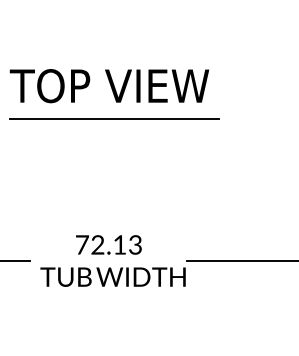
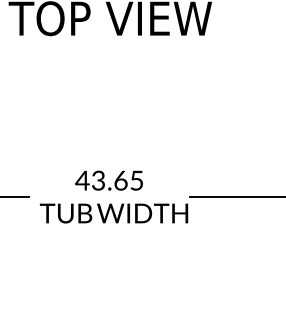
line: (113, 118) -> (114, 51), removed
text: (108, 244) -> (109, 180), 72.13 -> 43.65

